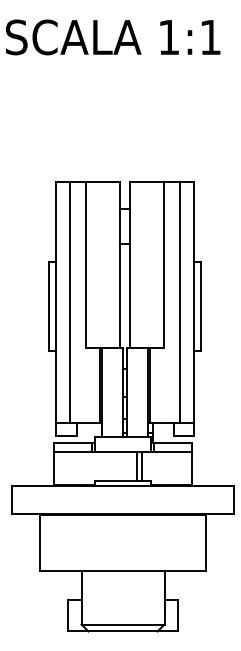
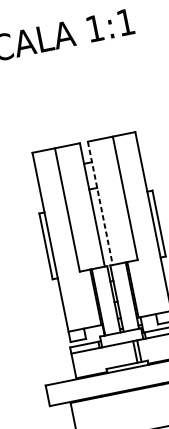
line: (130, 265) -> (100, 203), solid -> dashed
line: (70, 301) -> (61, 239), removed
line: (180, 301) -> (143, 223), removed

